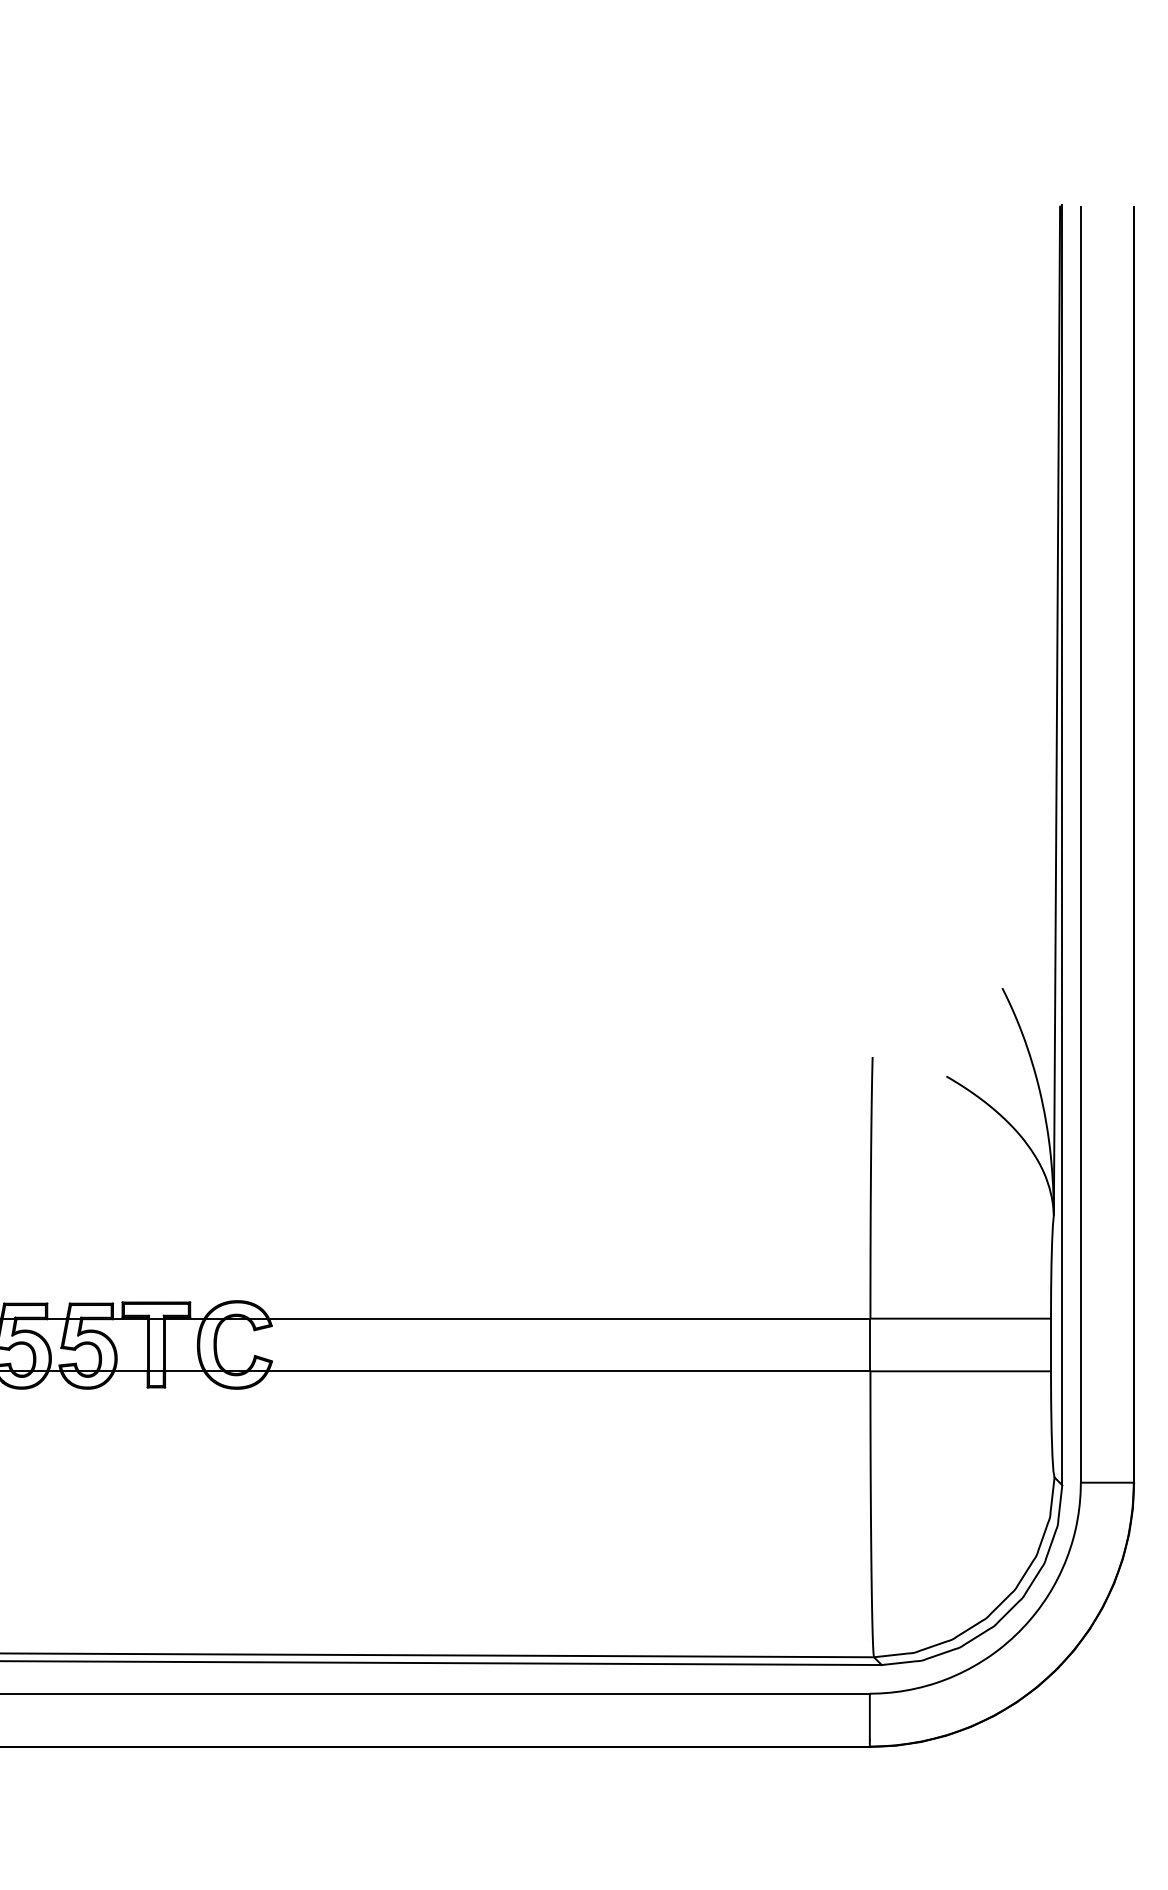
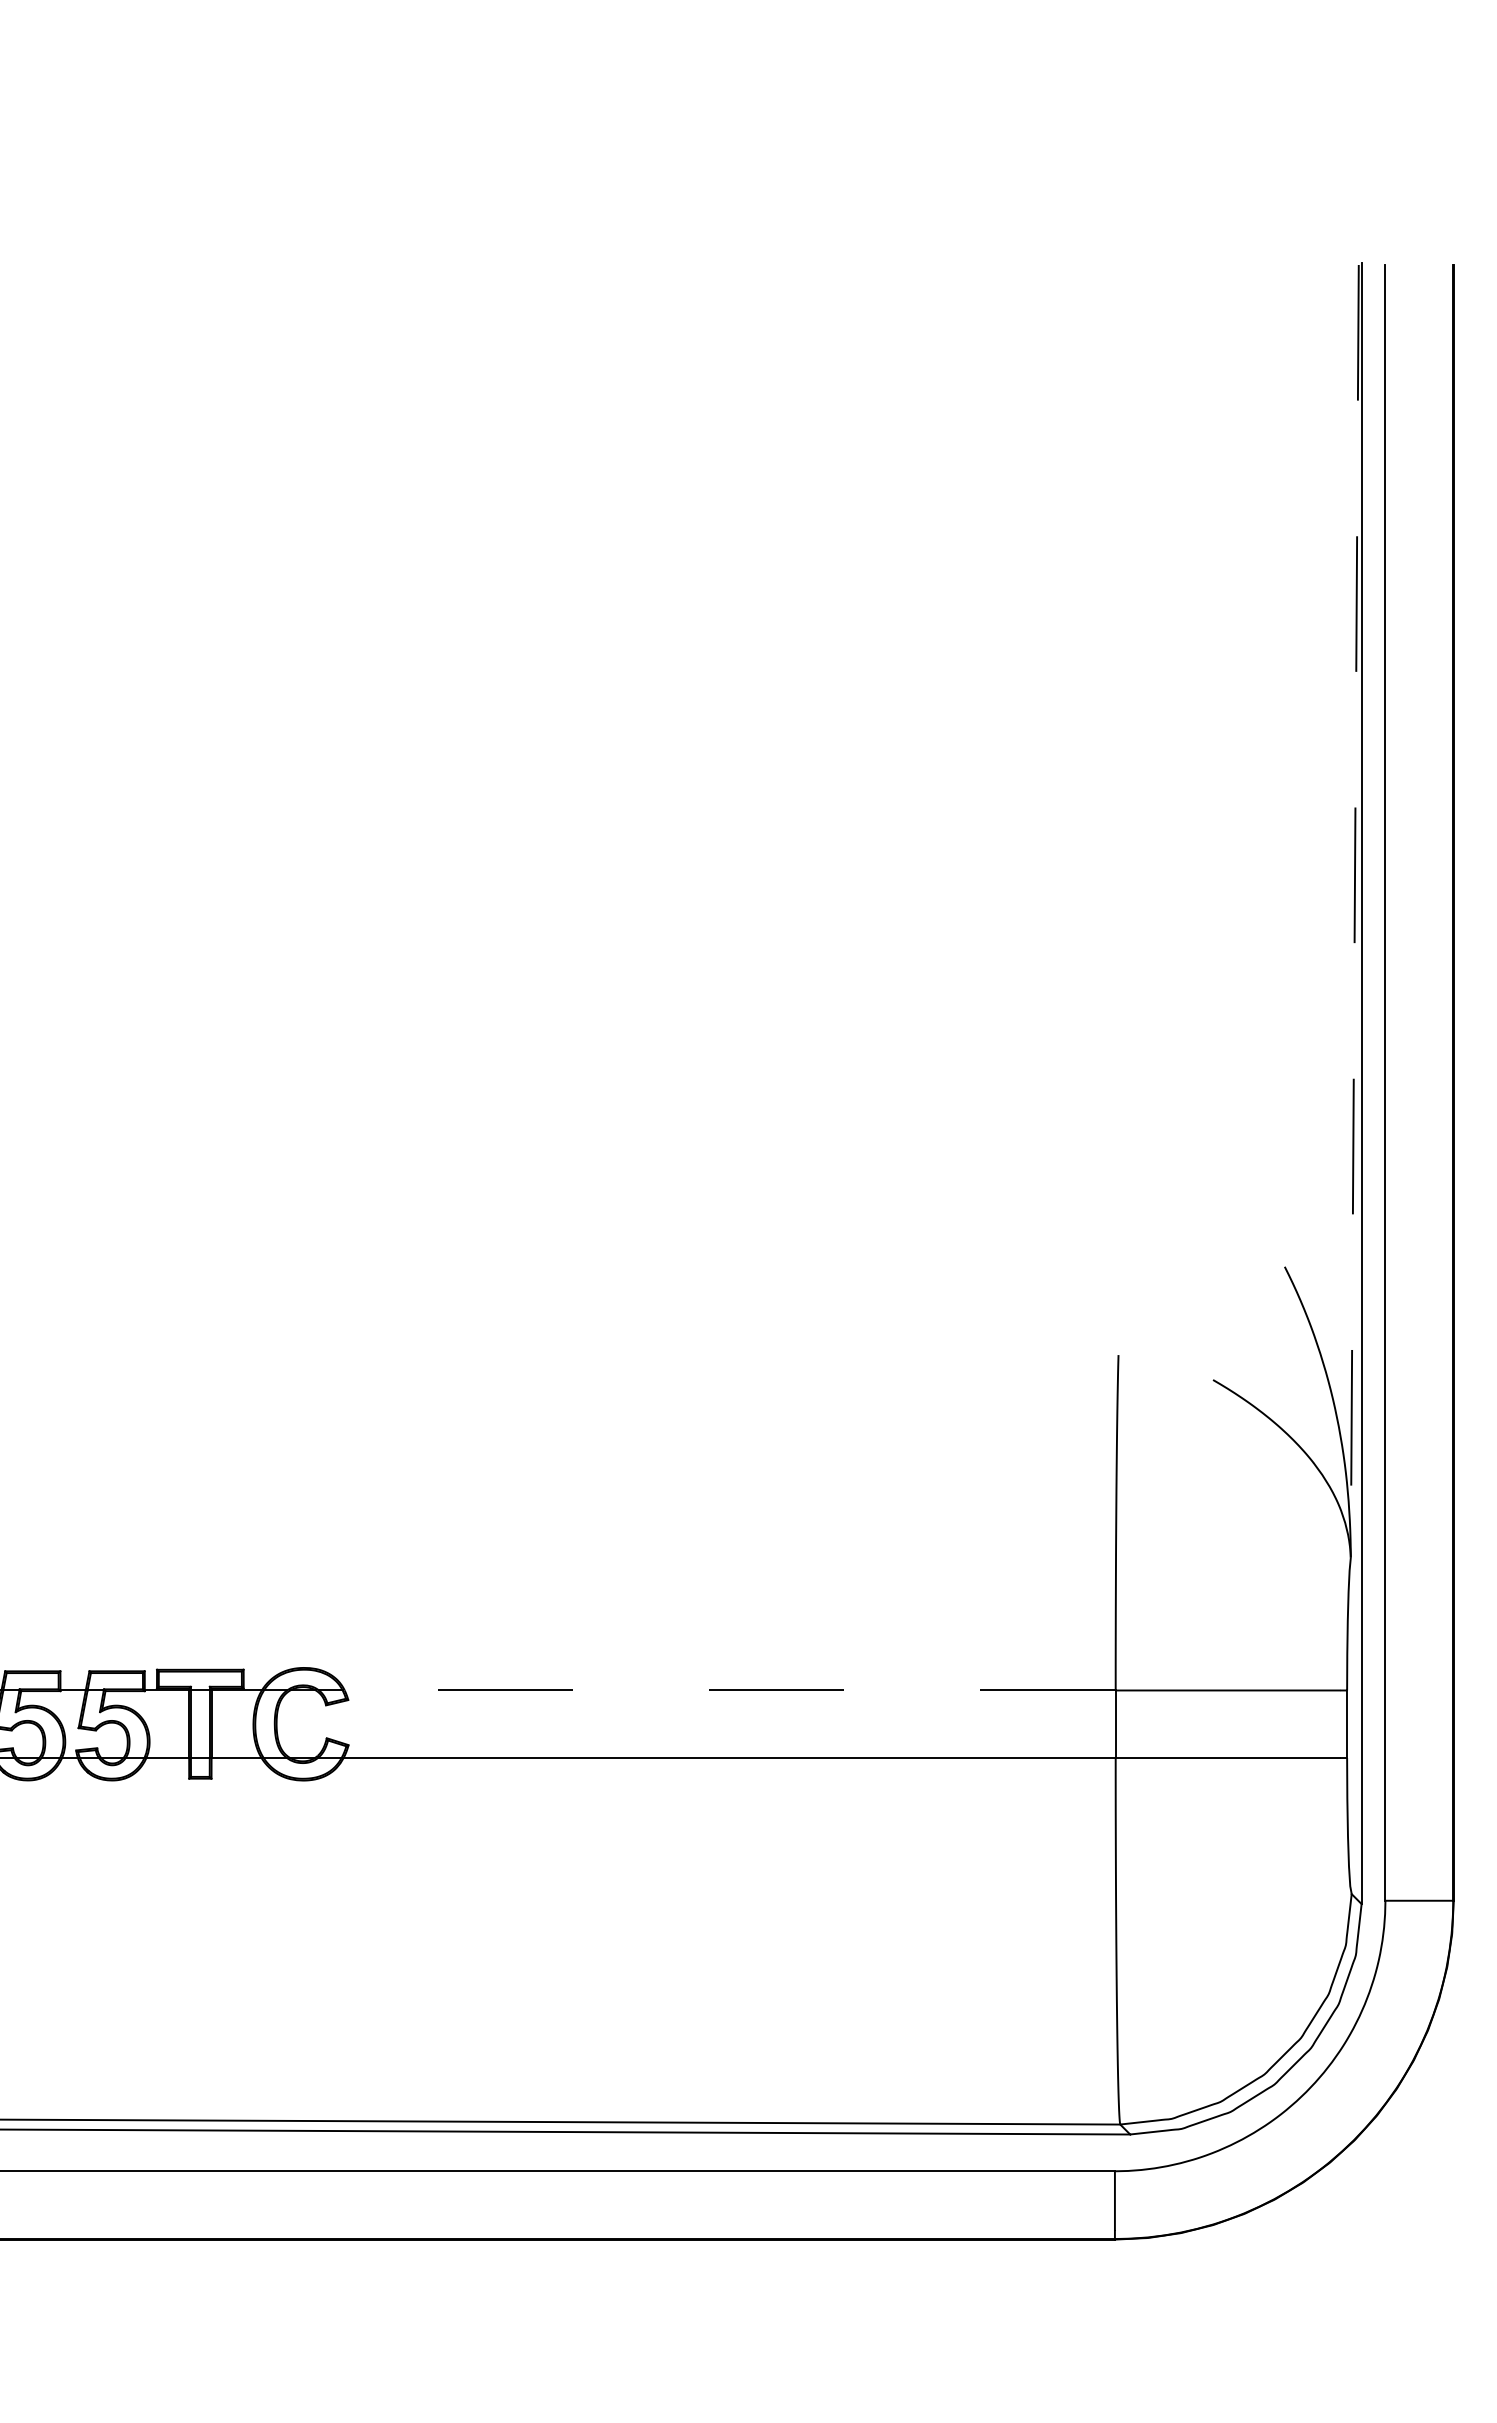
line: (1056, 710) -> (1354, 911), solid -> dashed
line: (569, 1318) -> (729, 1690), solid -> dashed

